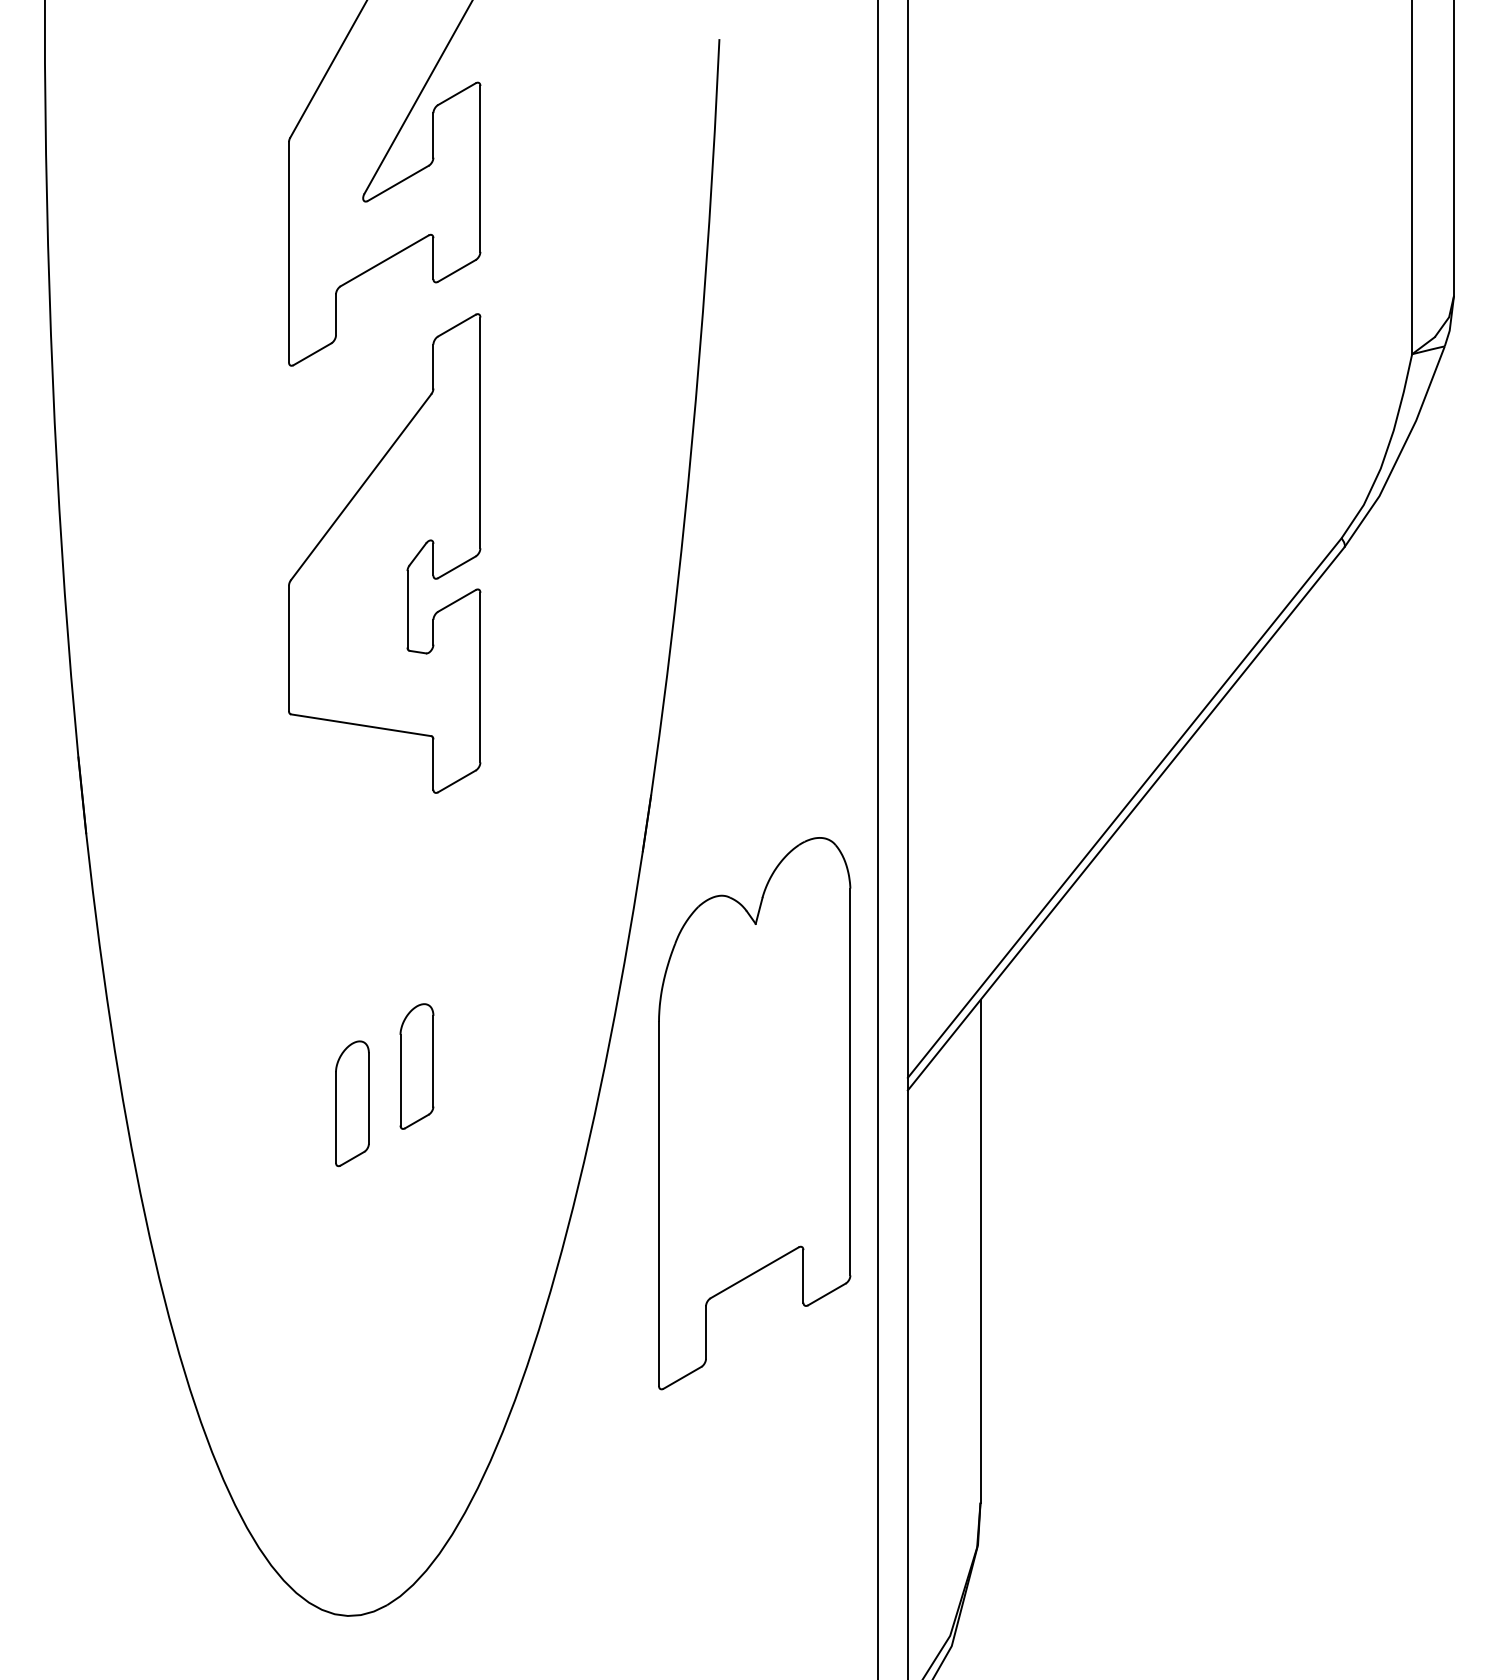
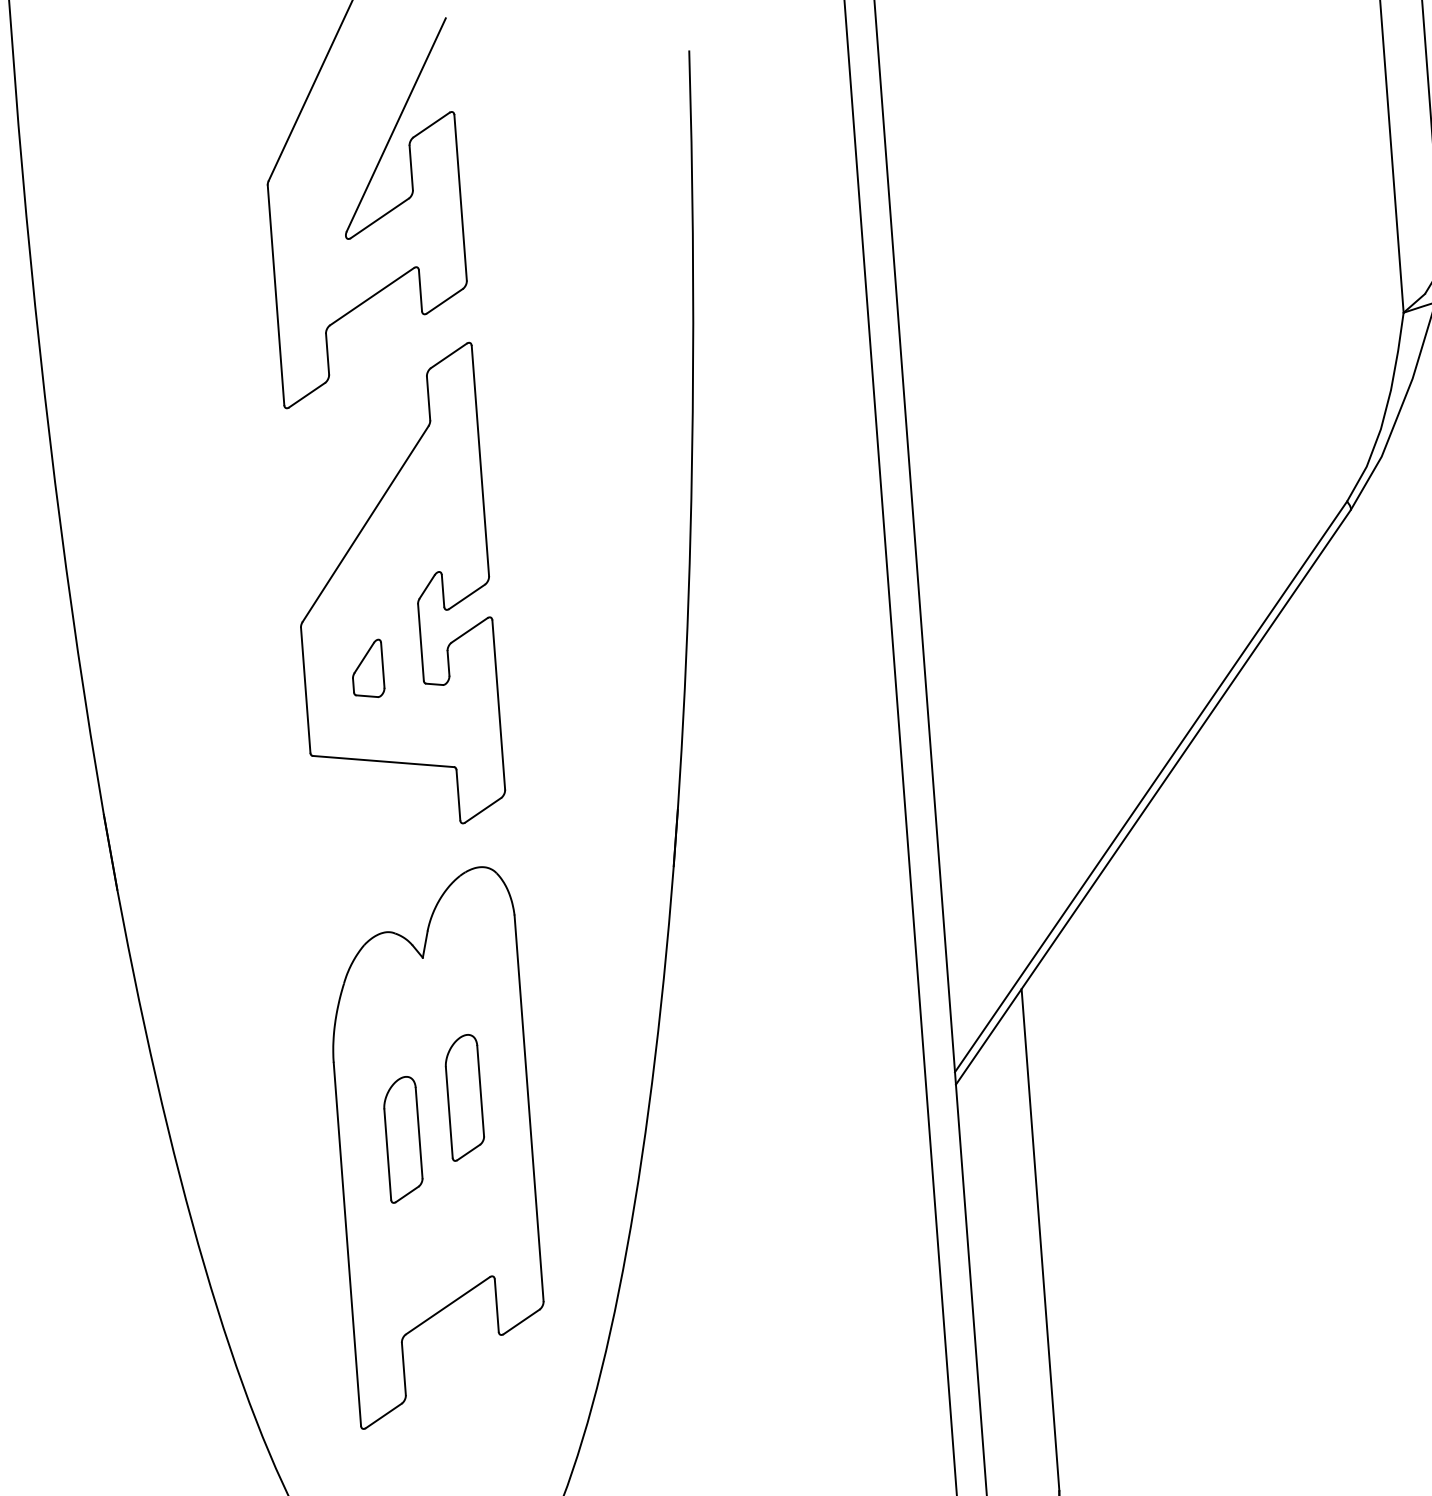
part: (352, 631) -> (367, 668), added
part: (754, 1113) -> (435, 1146), moved

